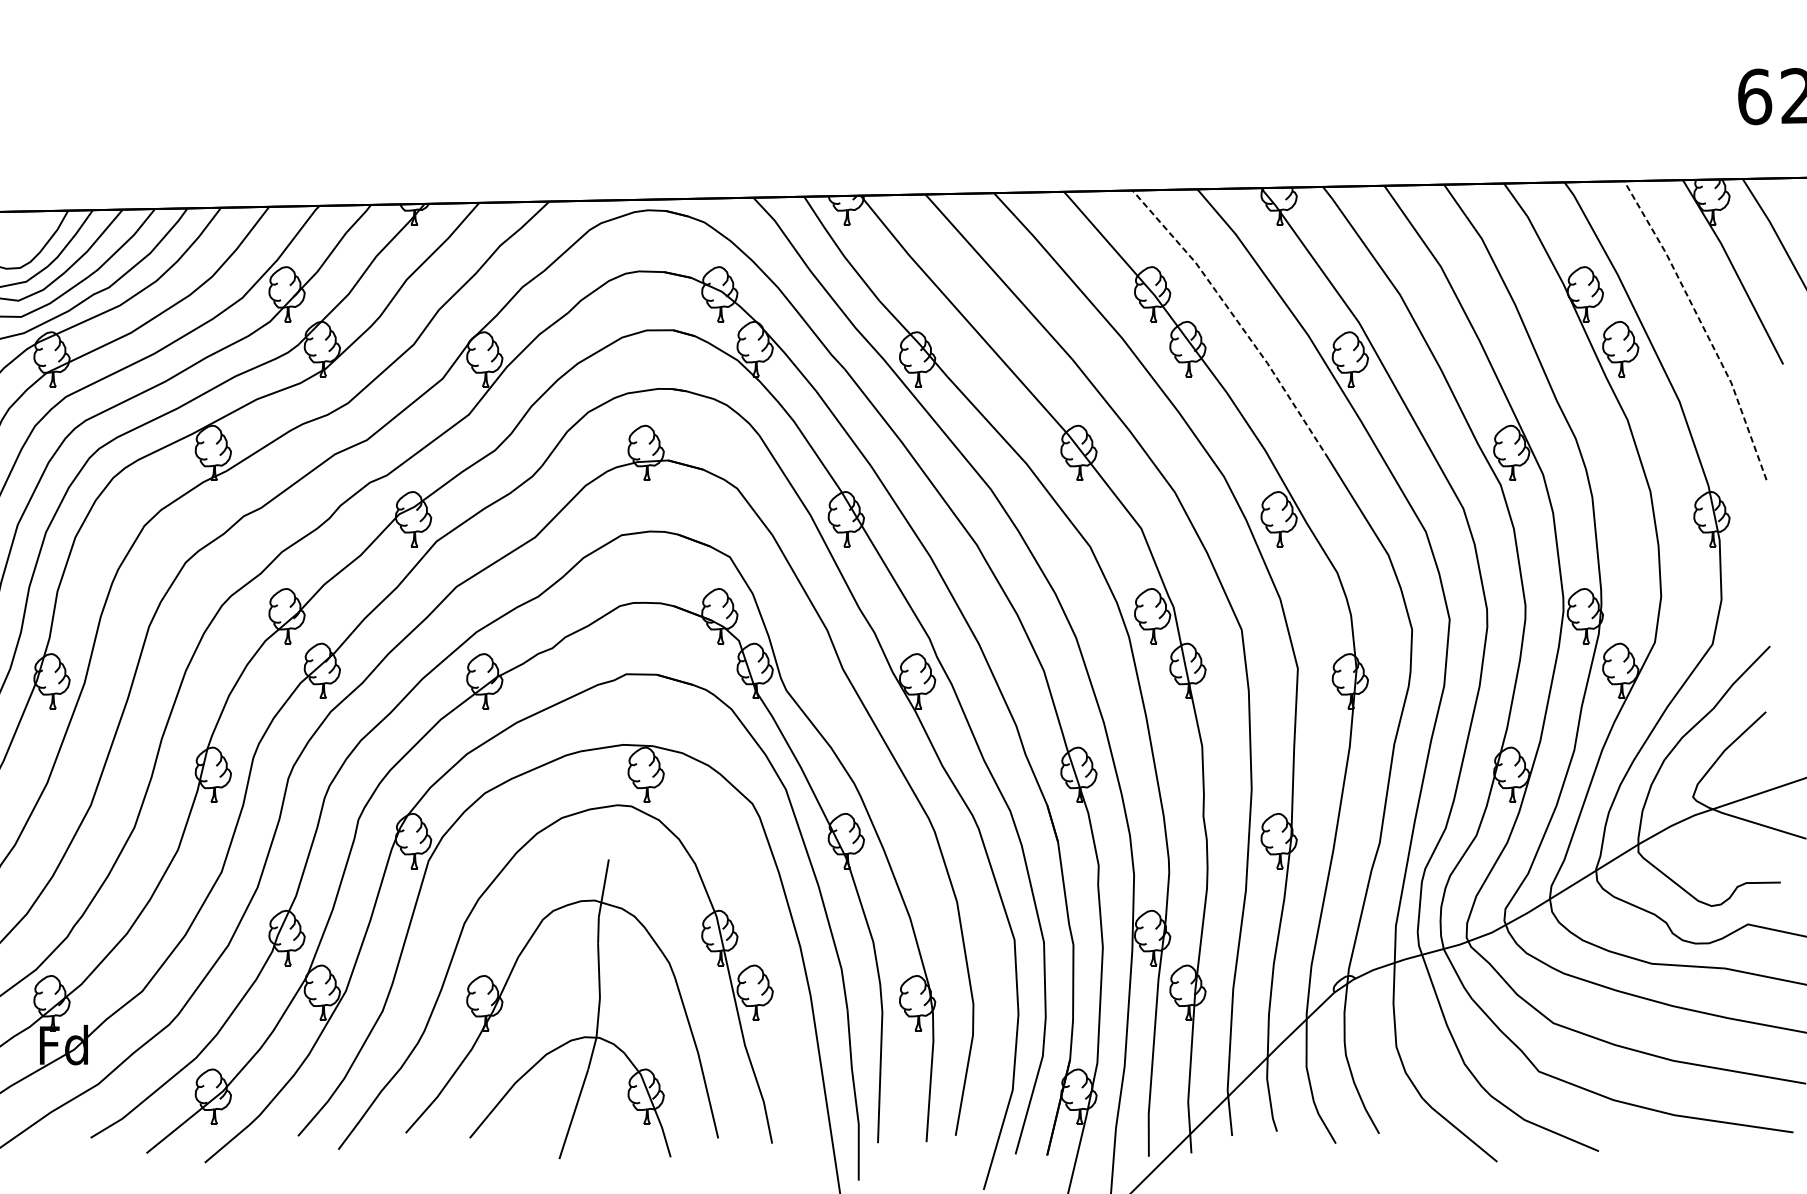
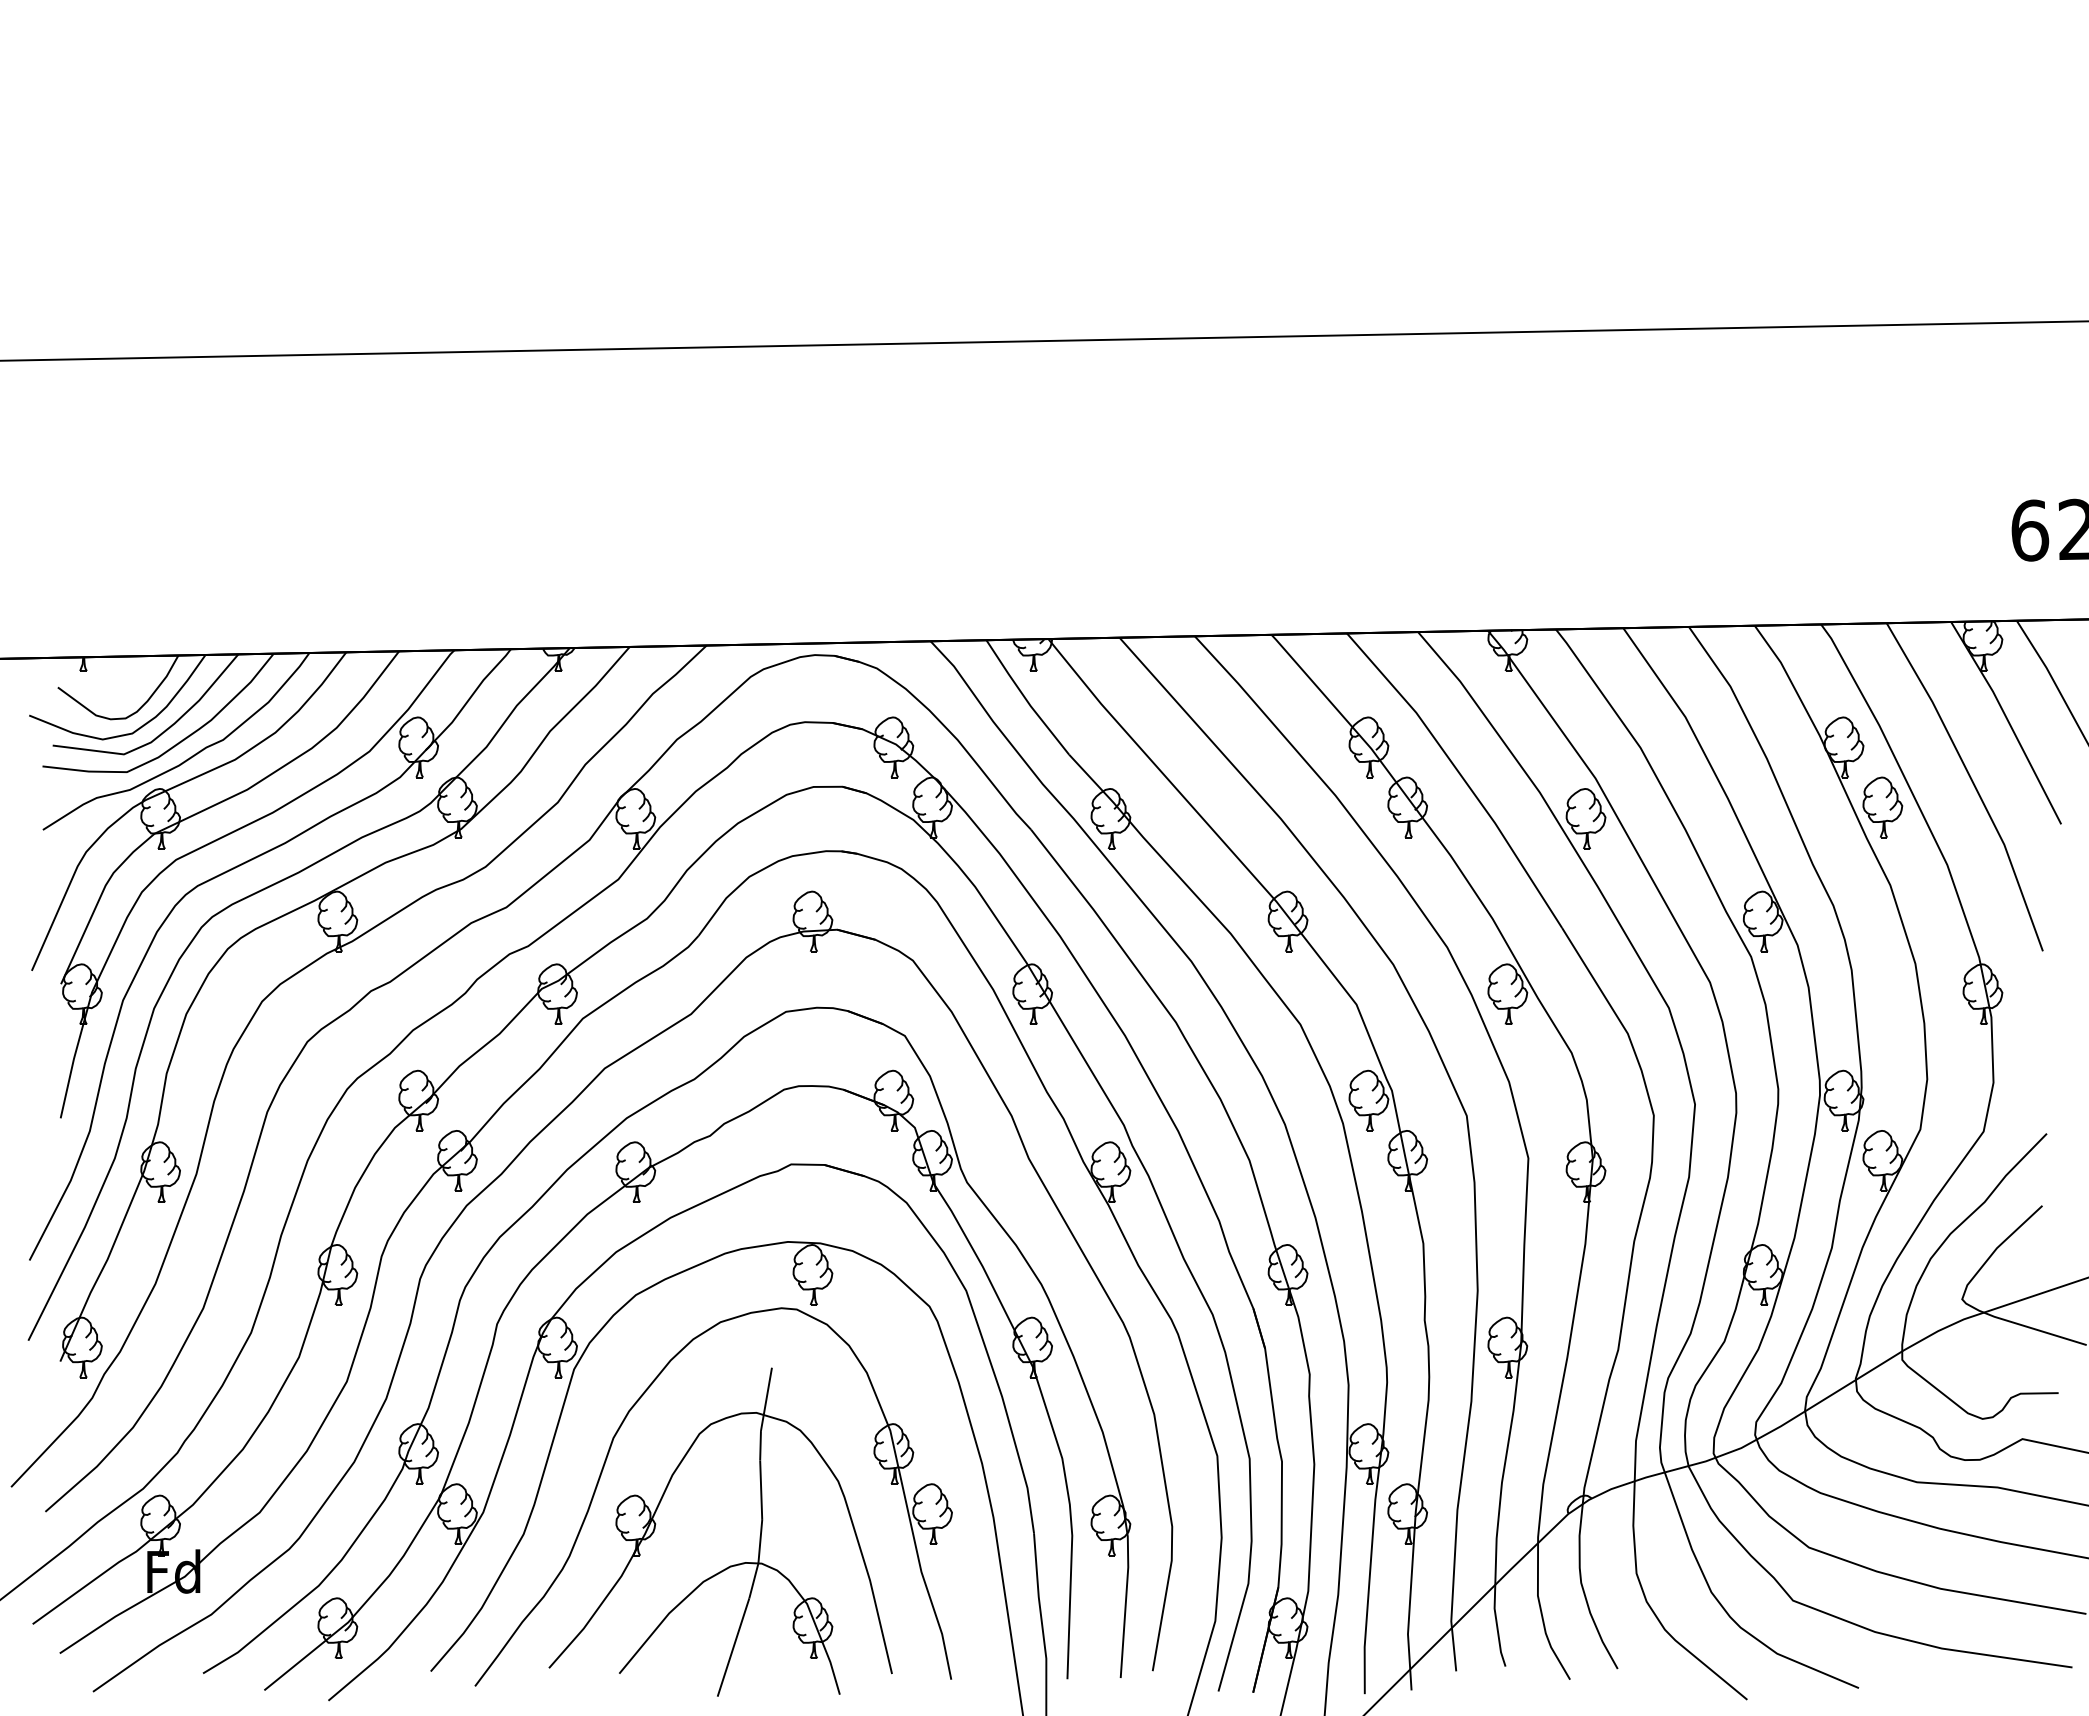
line: (1236, 319) -> (1460, 775), dashed -> solid
line: (1703, 327) -> (1973, 783), dashed -> solid

